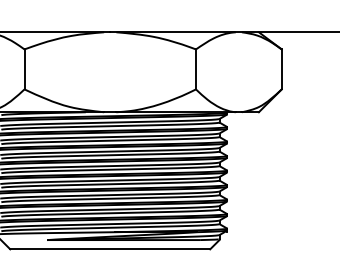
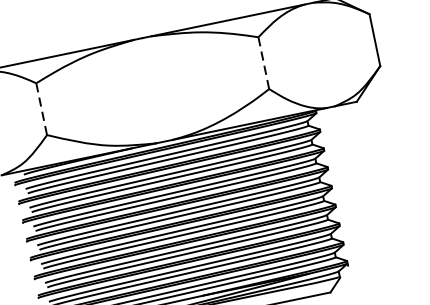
line: (24, 69) -> (41, 109), solid -> dashed
line: (195, 69) -> (263, 63), solid -> dashed

